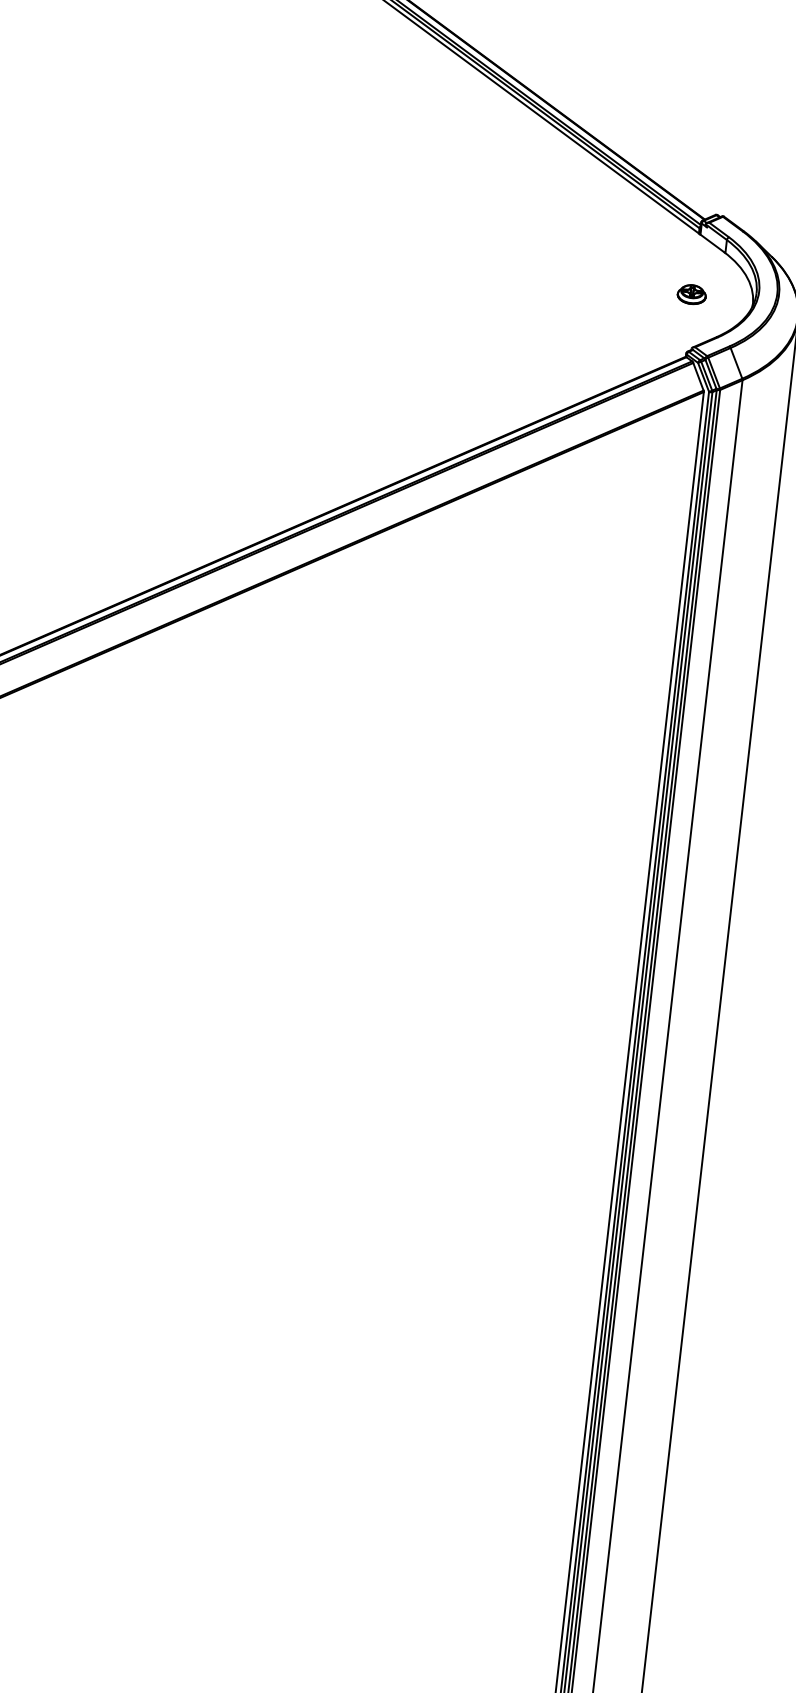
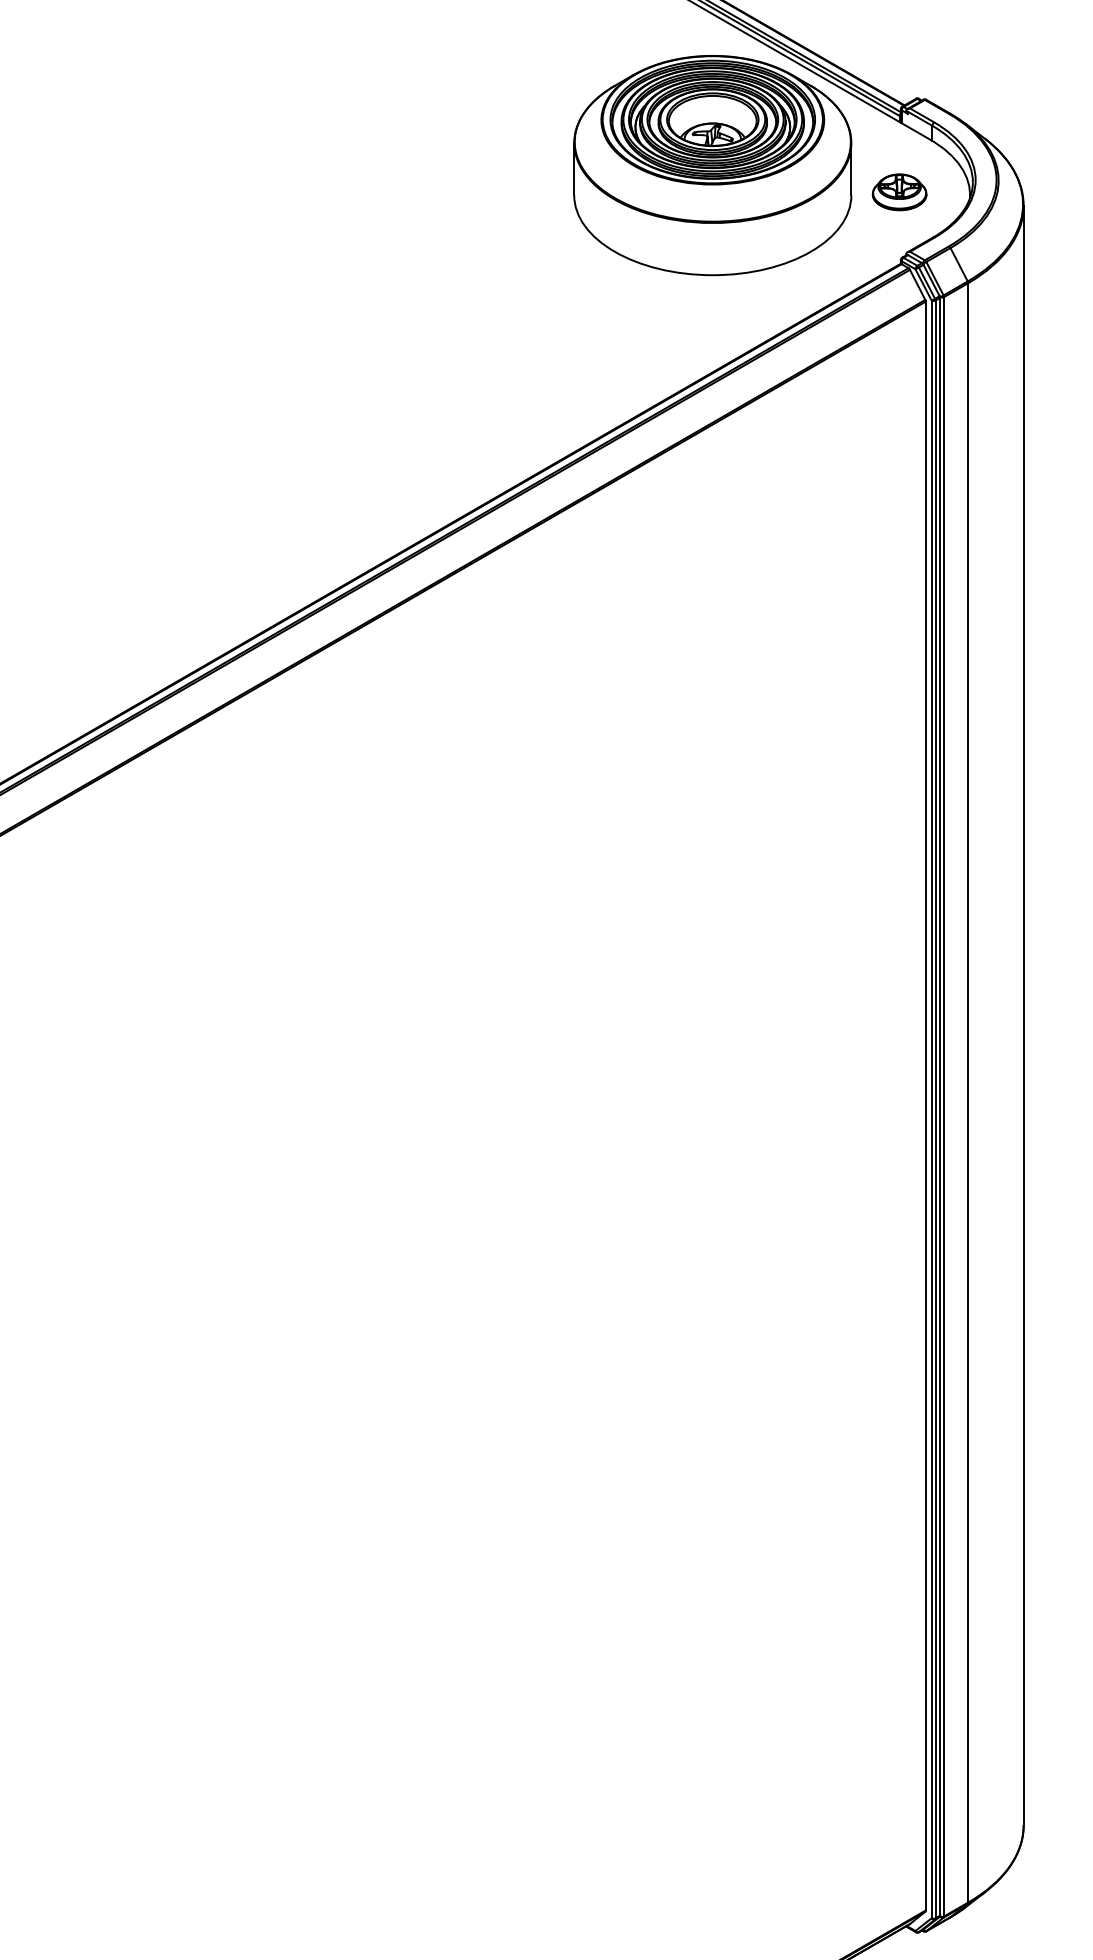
part: (532, 252) -> (712, 165), added
part: (691, 294) -> (899, 192), size x1.67

